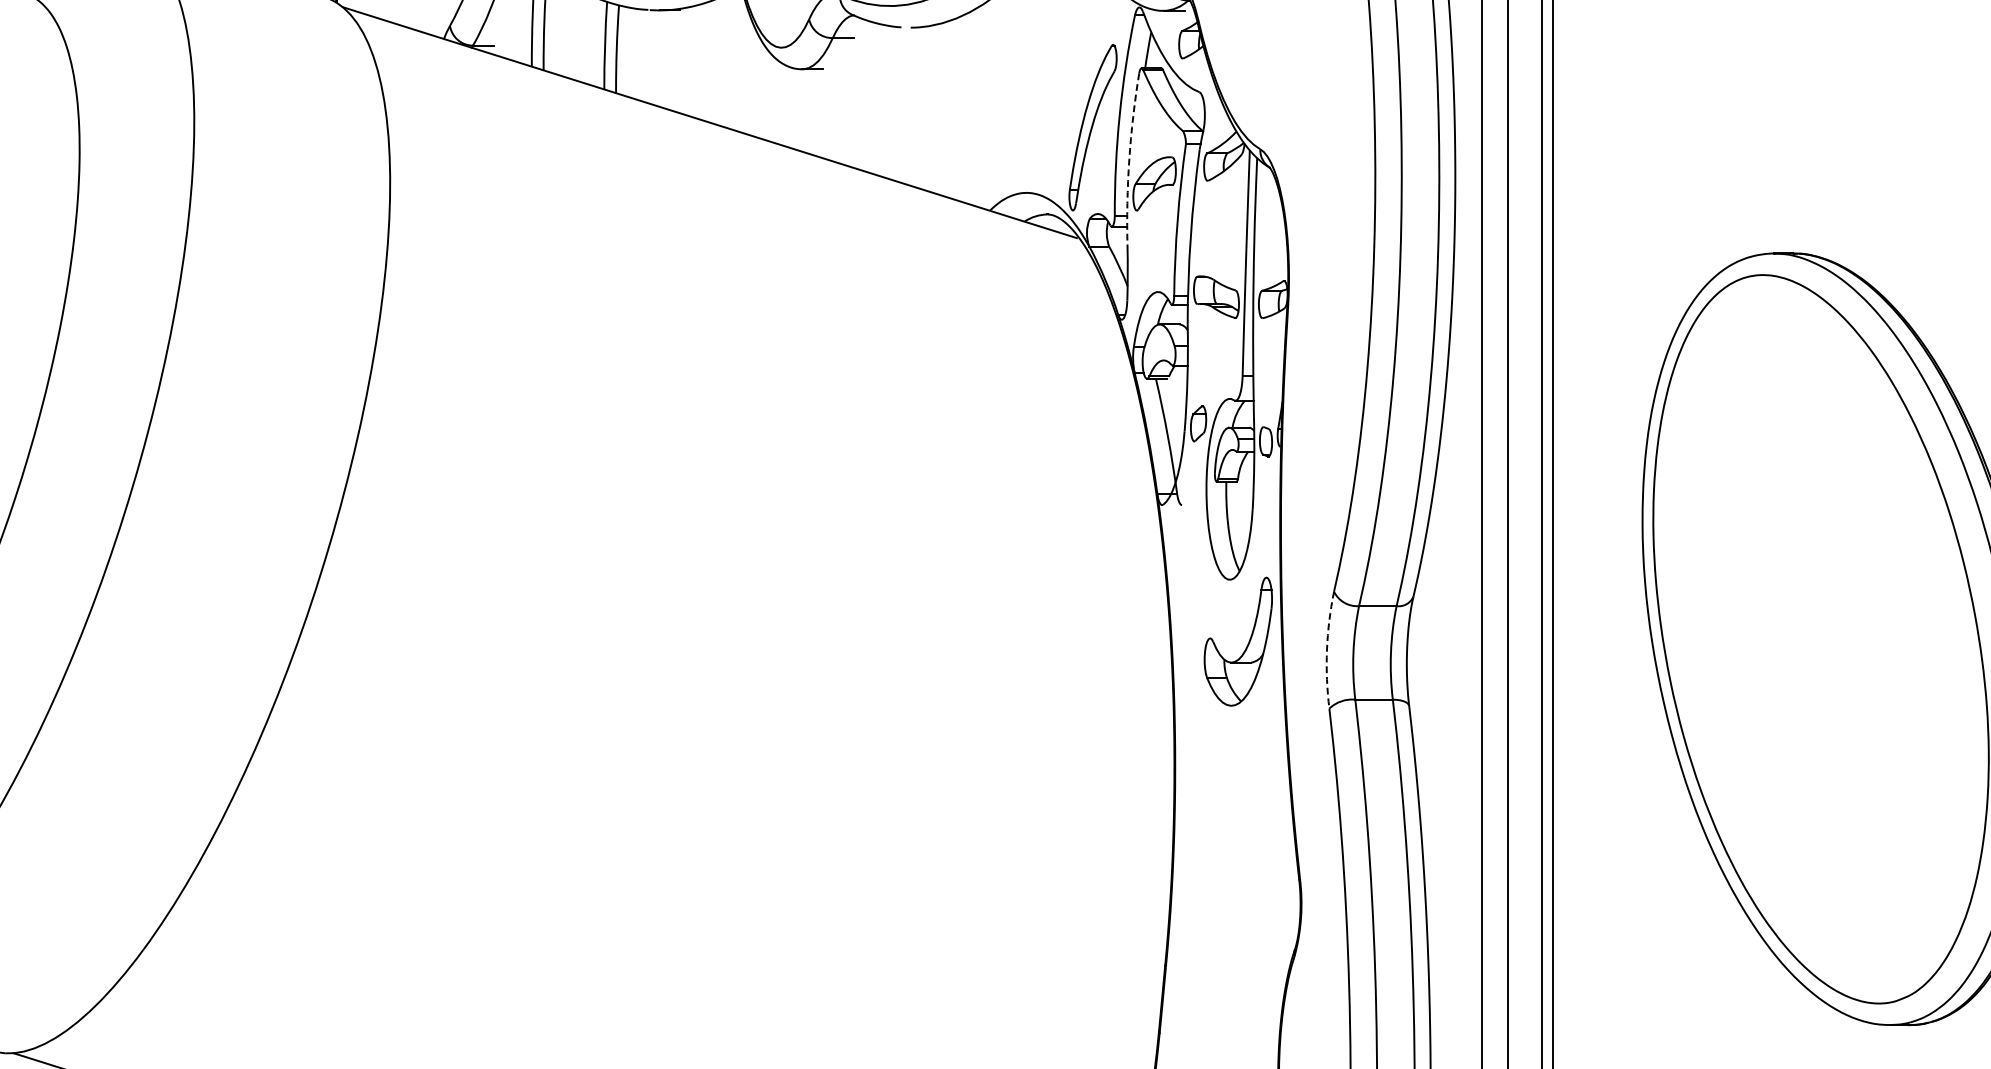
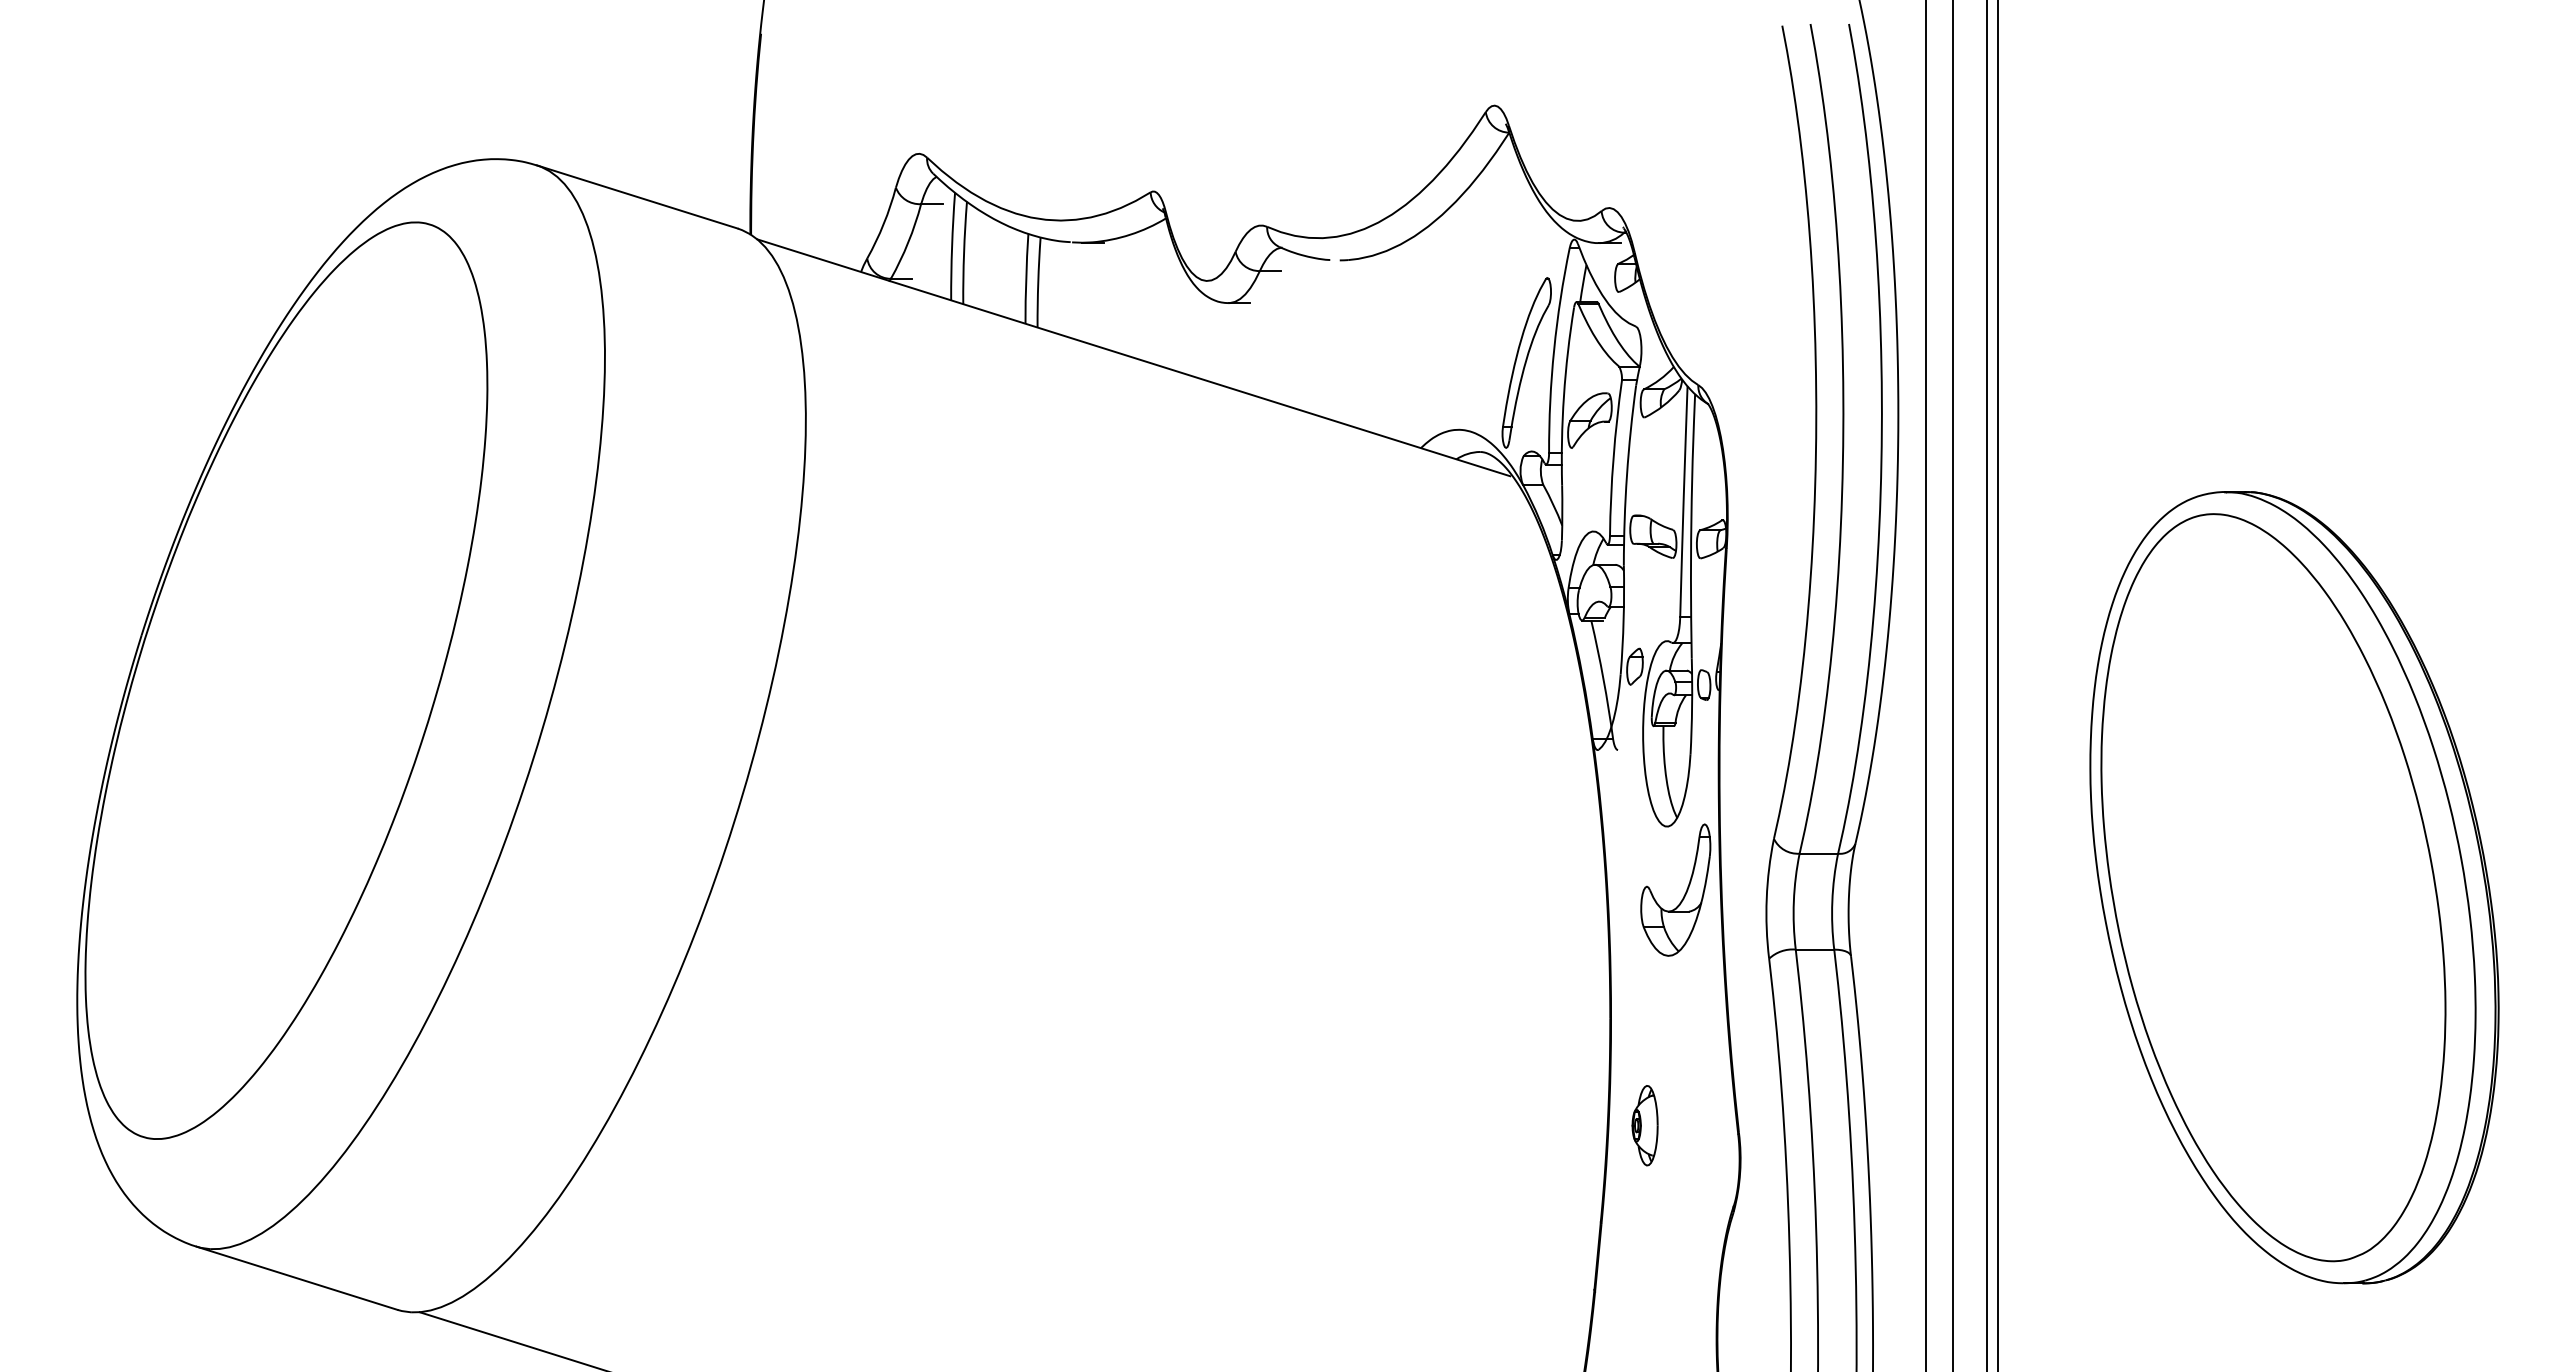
arc: (1128, 160) -> (1563, 396), dashed -> solid
arc: (1326, 649) -> (1766, 898), dashed -> solid
part: (1207, 871) -> (1644, 1125), added

